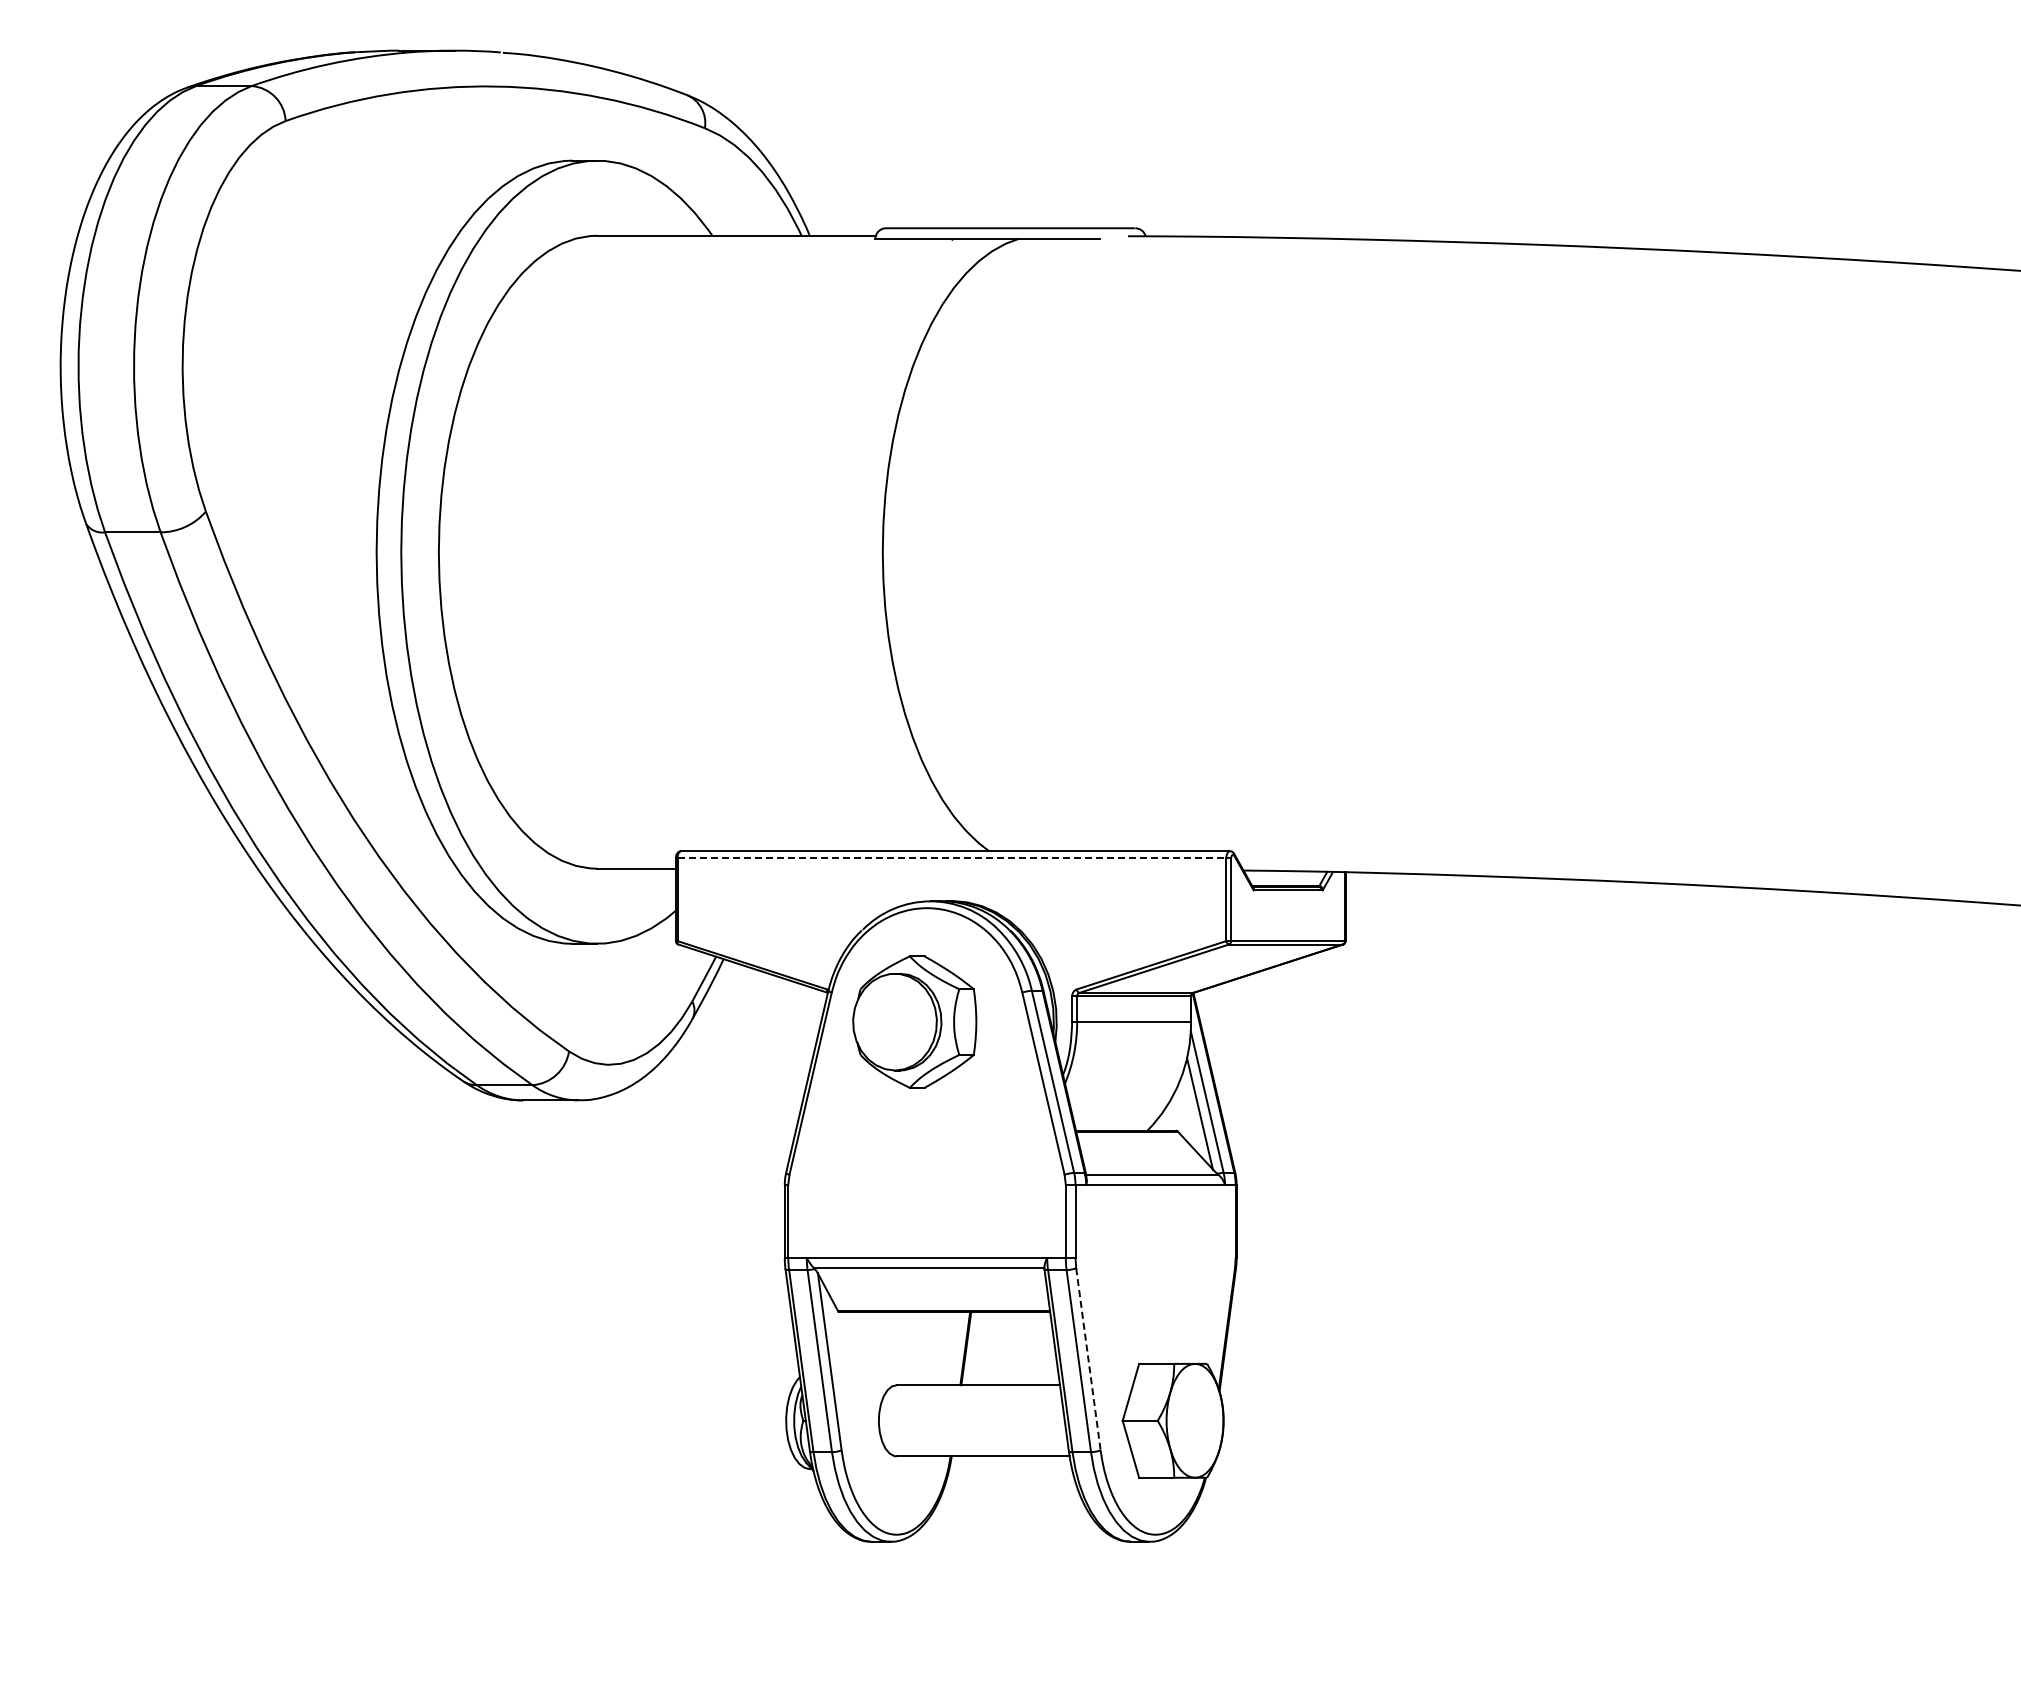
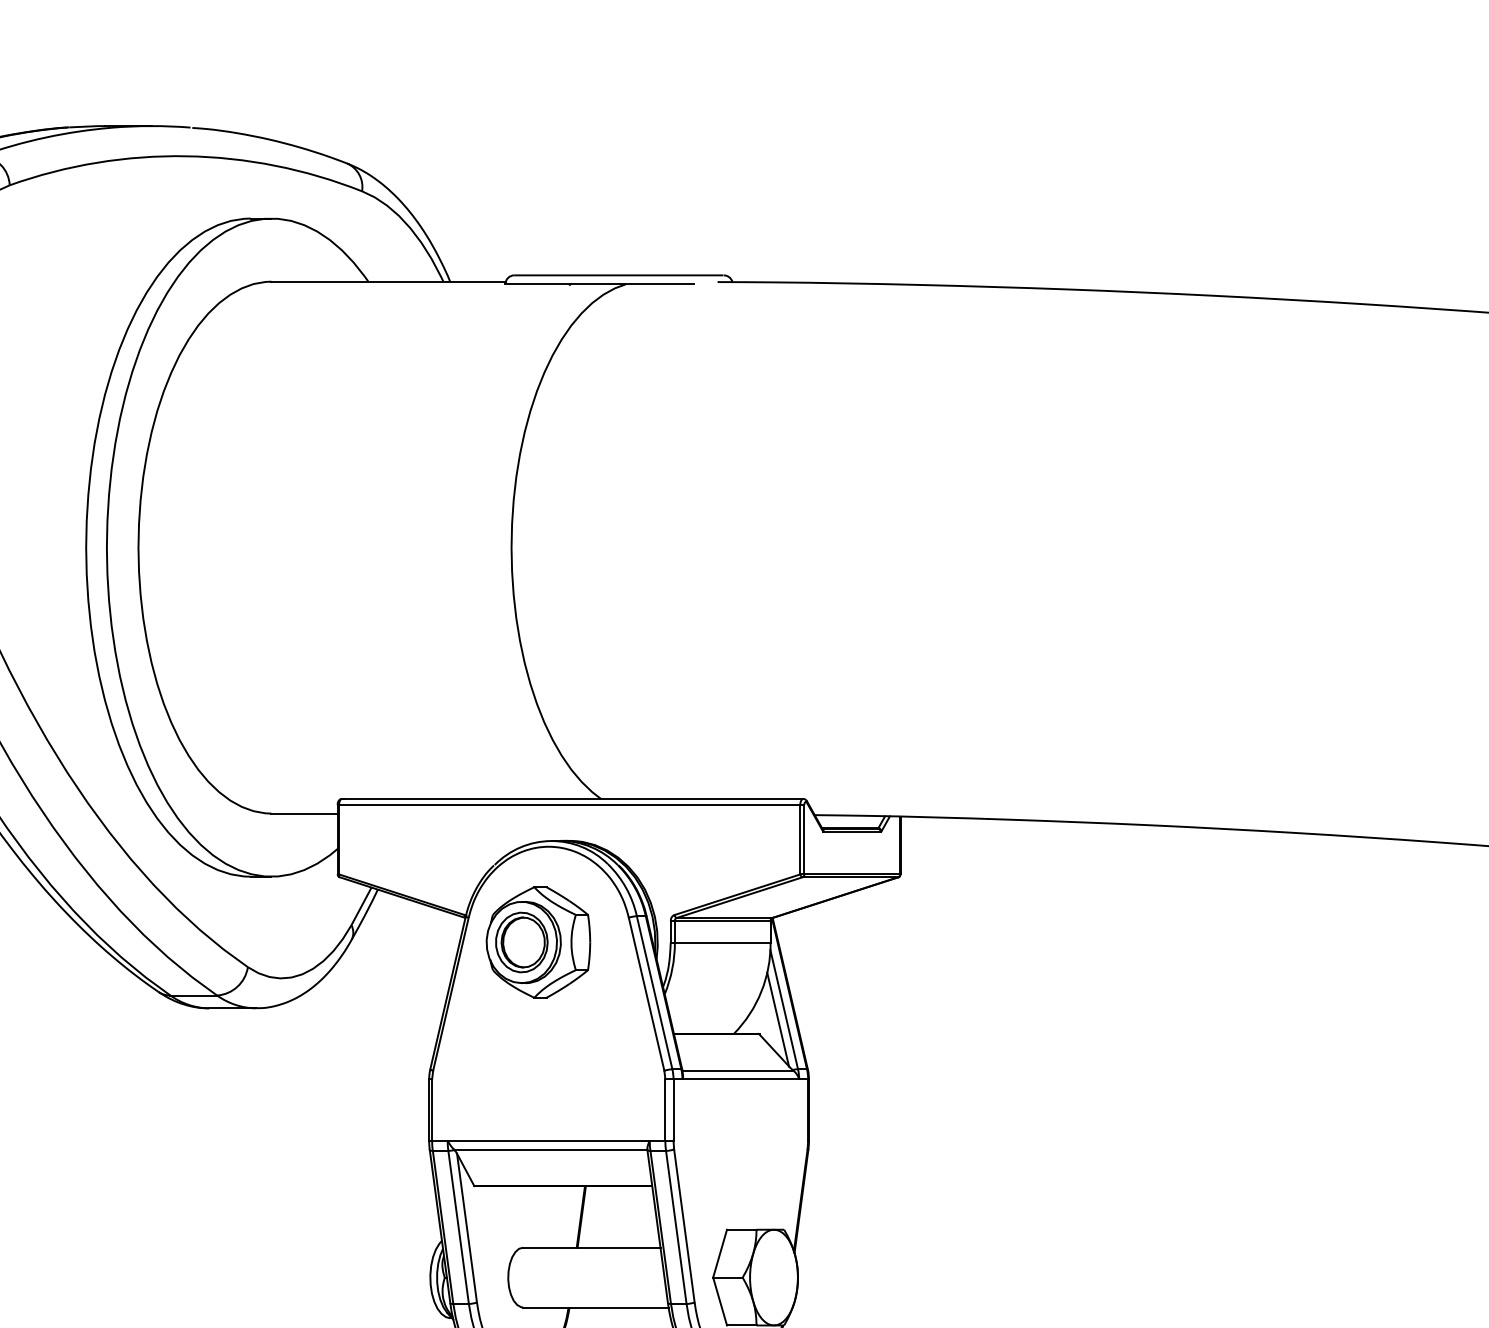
line: (952, 858) -> (570, 805), dashed -> solid
part: (894, 1021) -> (521, 942), added
line: (1088, 1359) -> (684, 1226), dashed -> solid

